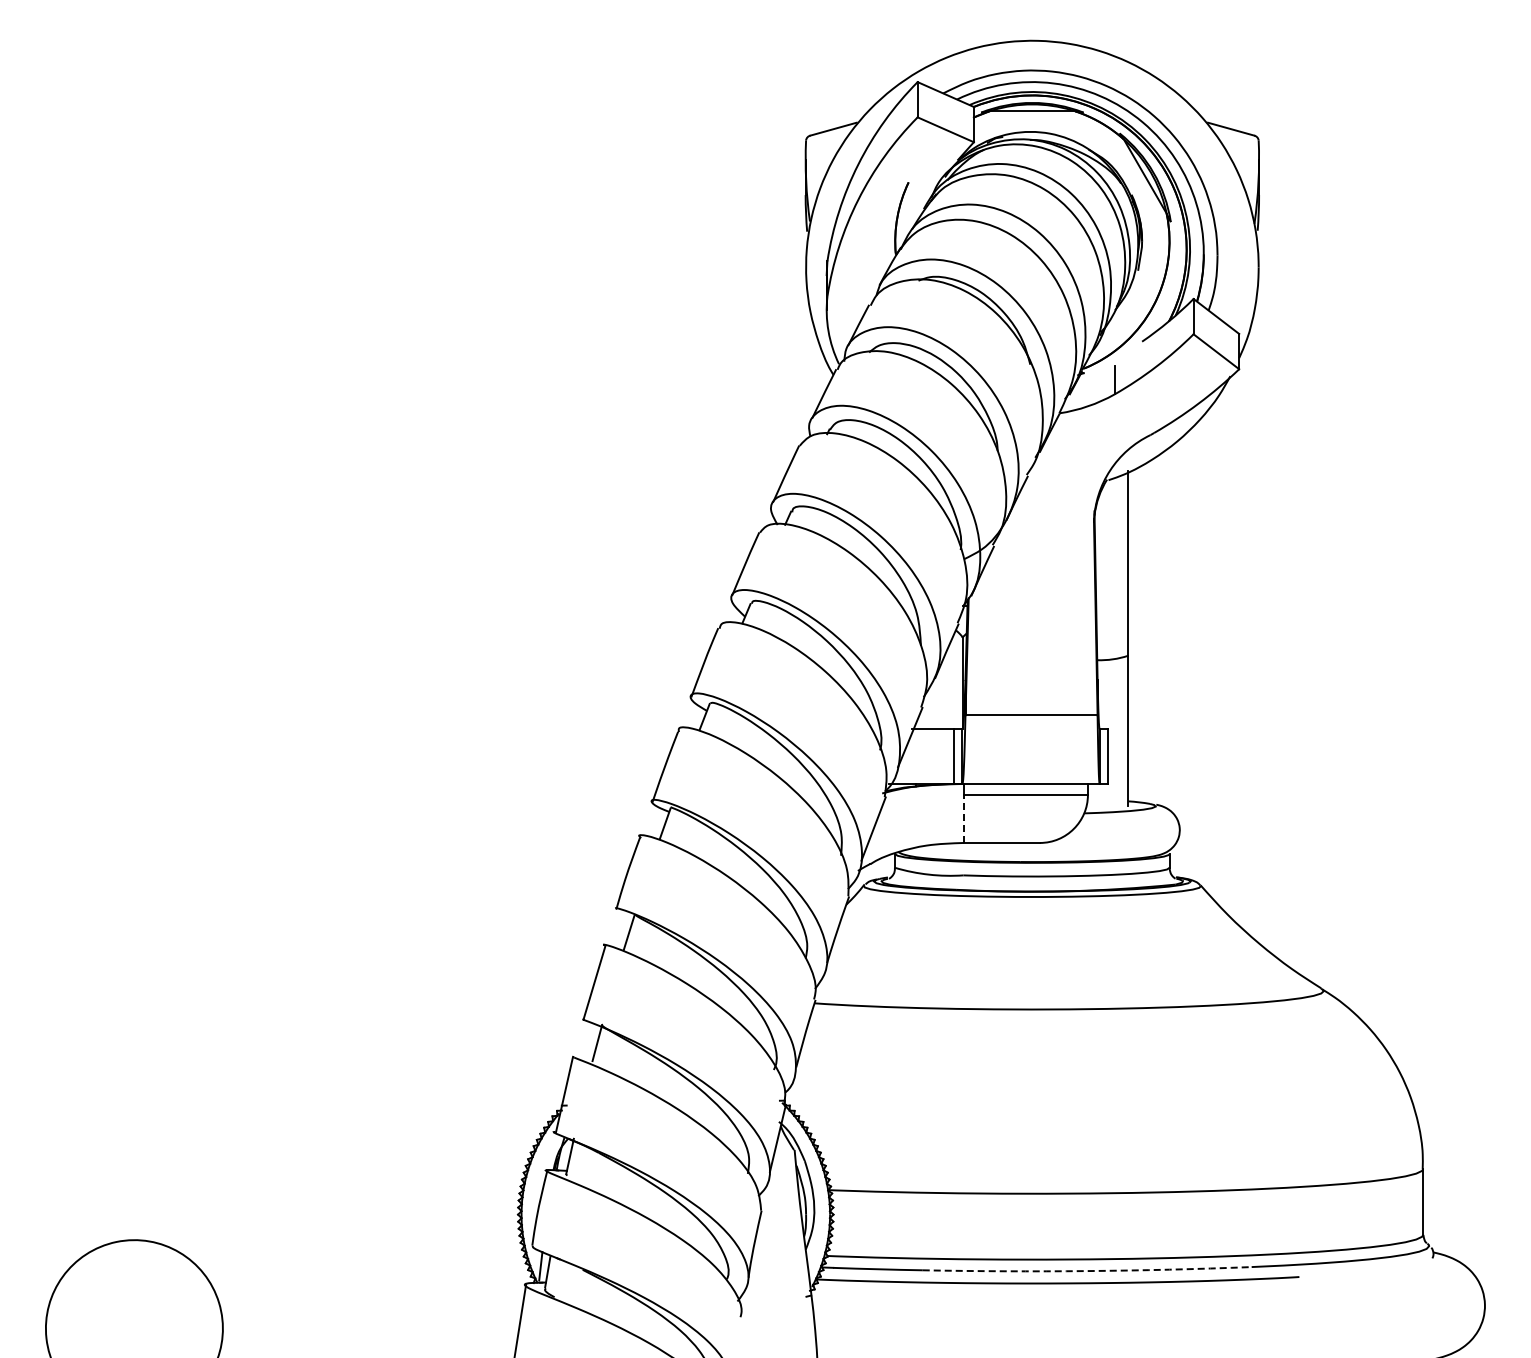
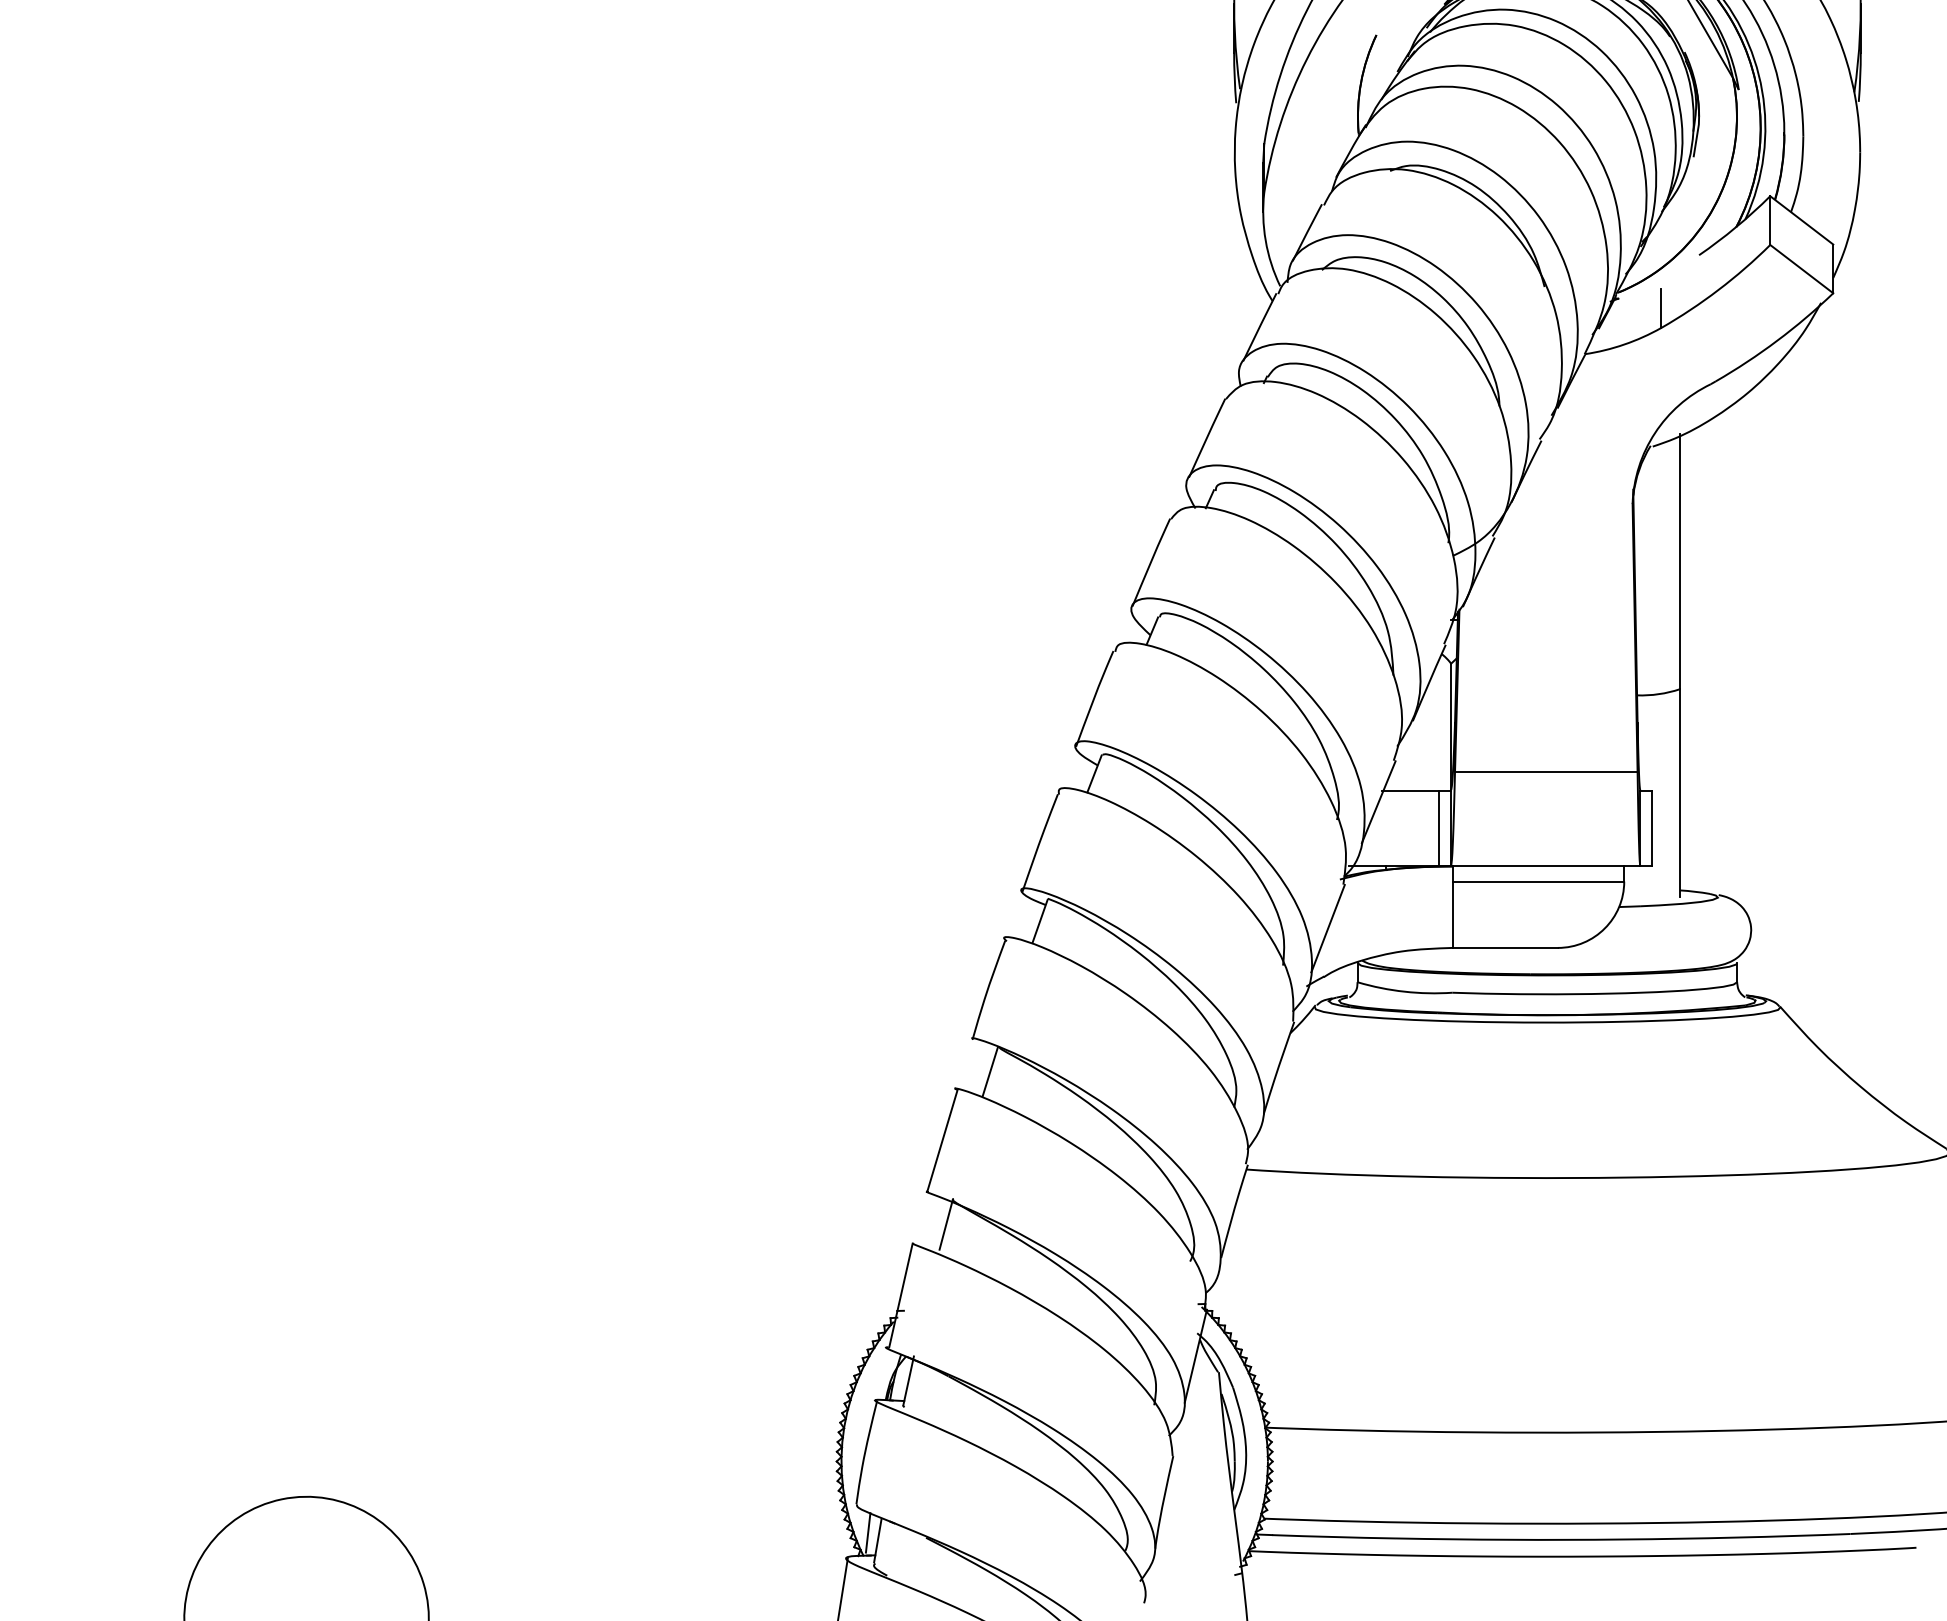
line: (963, 818) -> (1452, 914), dashed -> solid
arc: (1087, 1271) -> (1623, 1540), dashed -> solid

